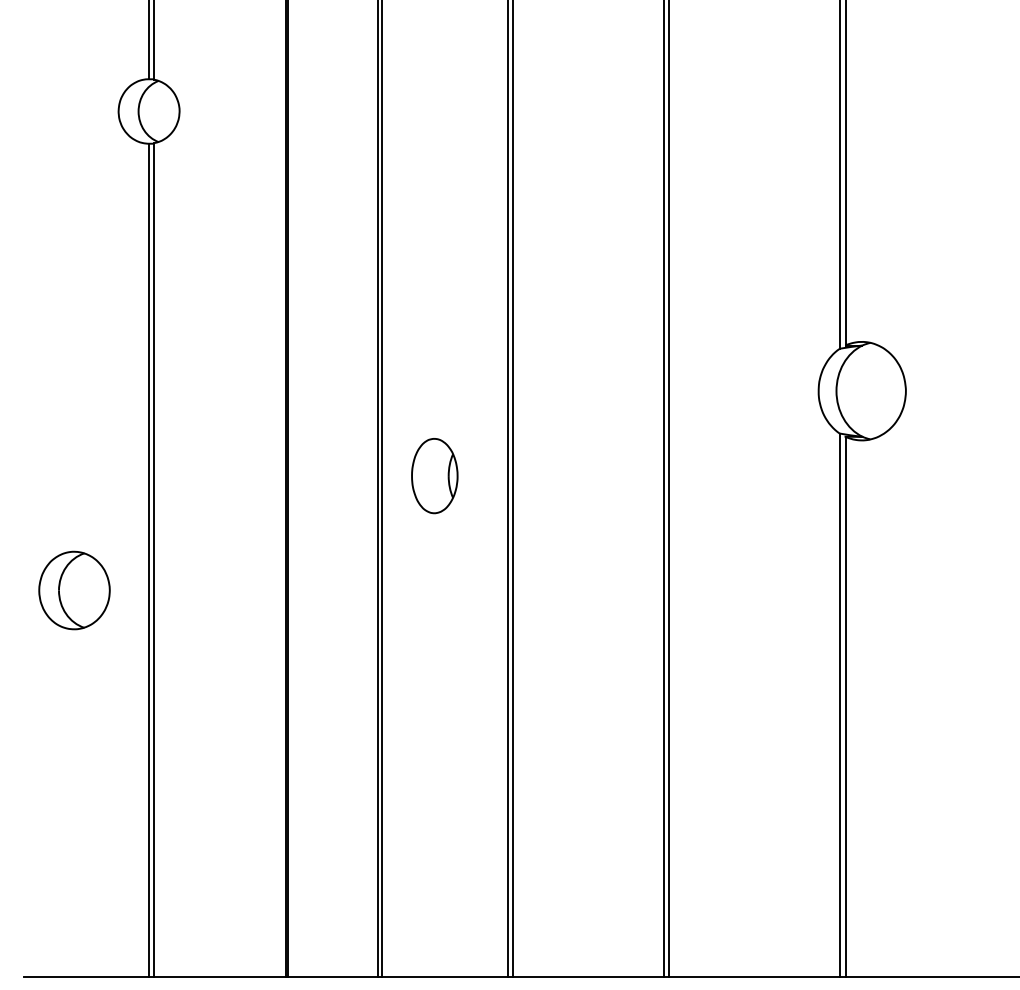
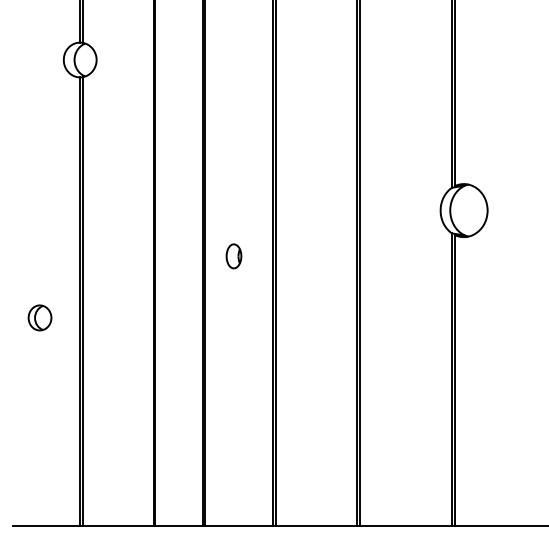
part: (433, 476) -> (233, 256), size x0.6
part: (73, 589) -> (39, 317), size x0.6

